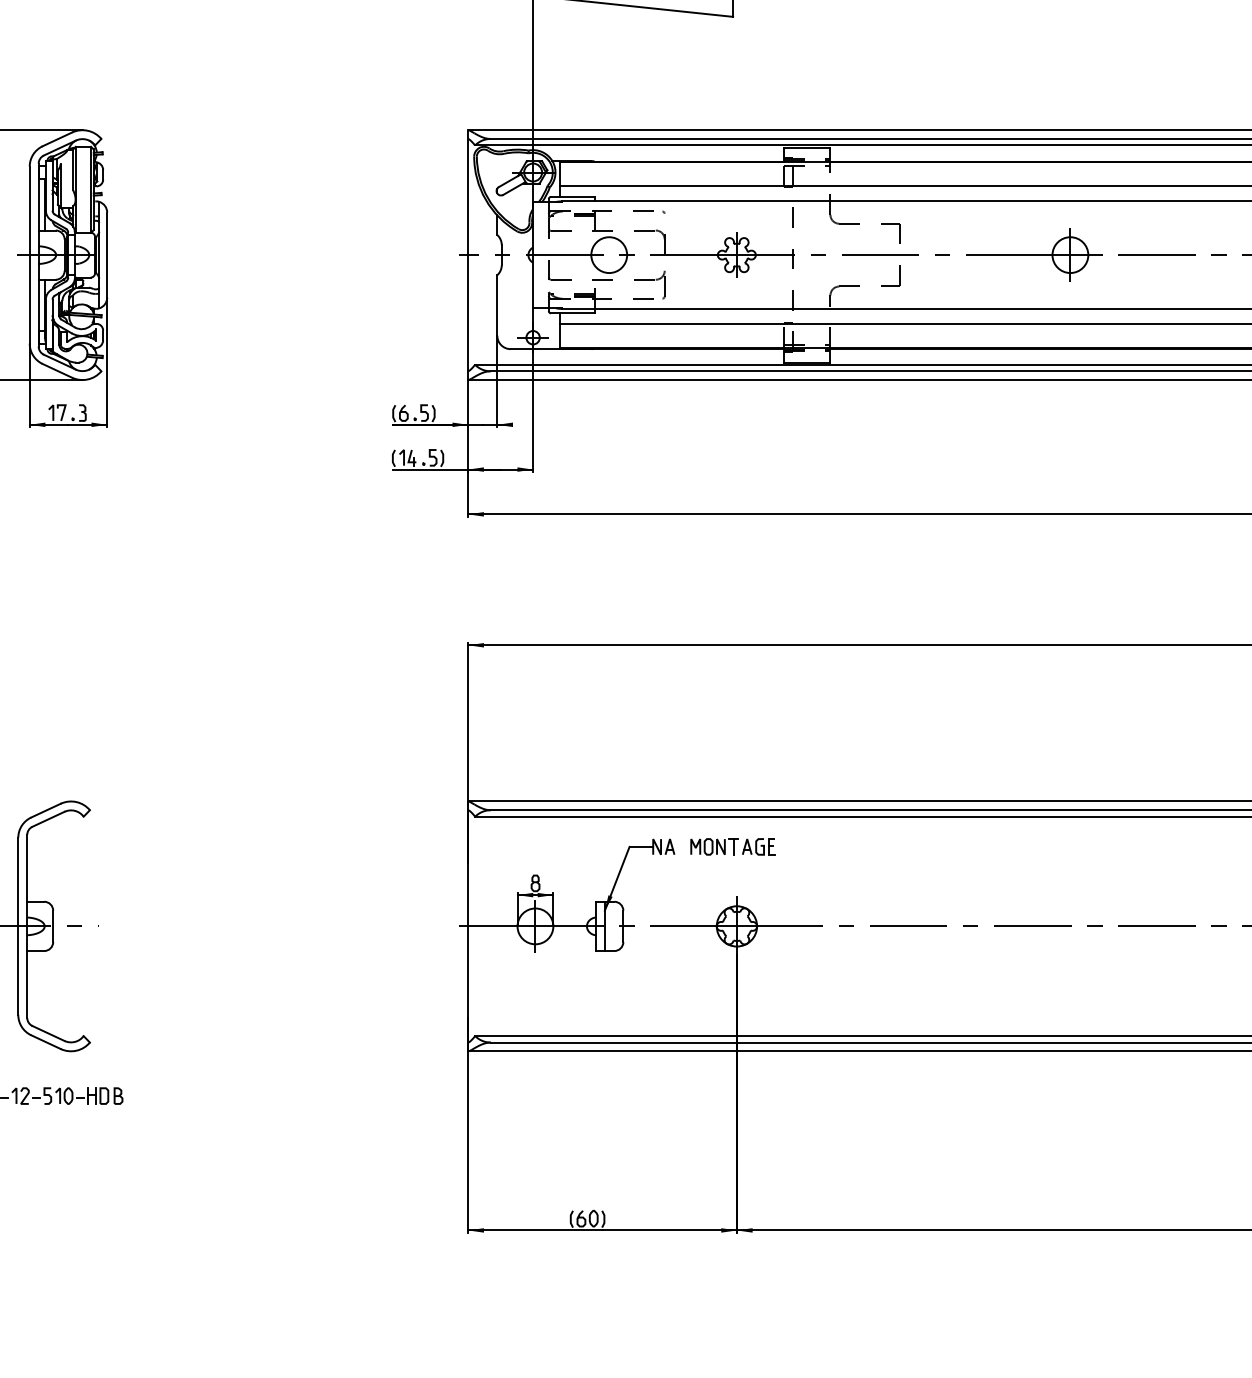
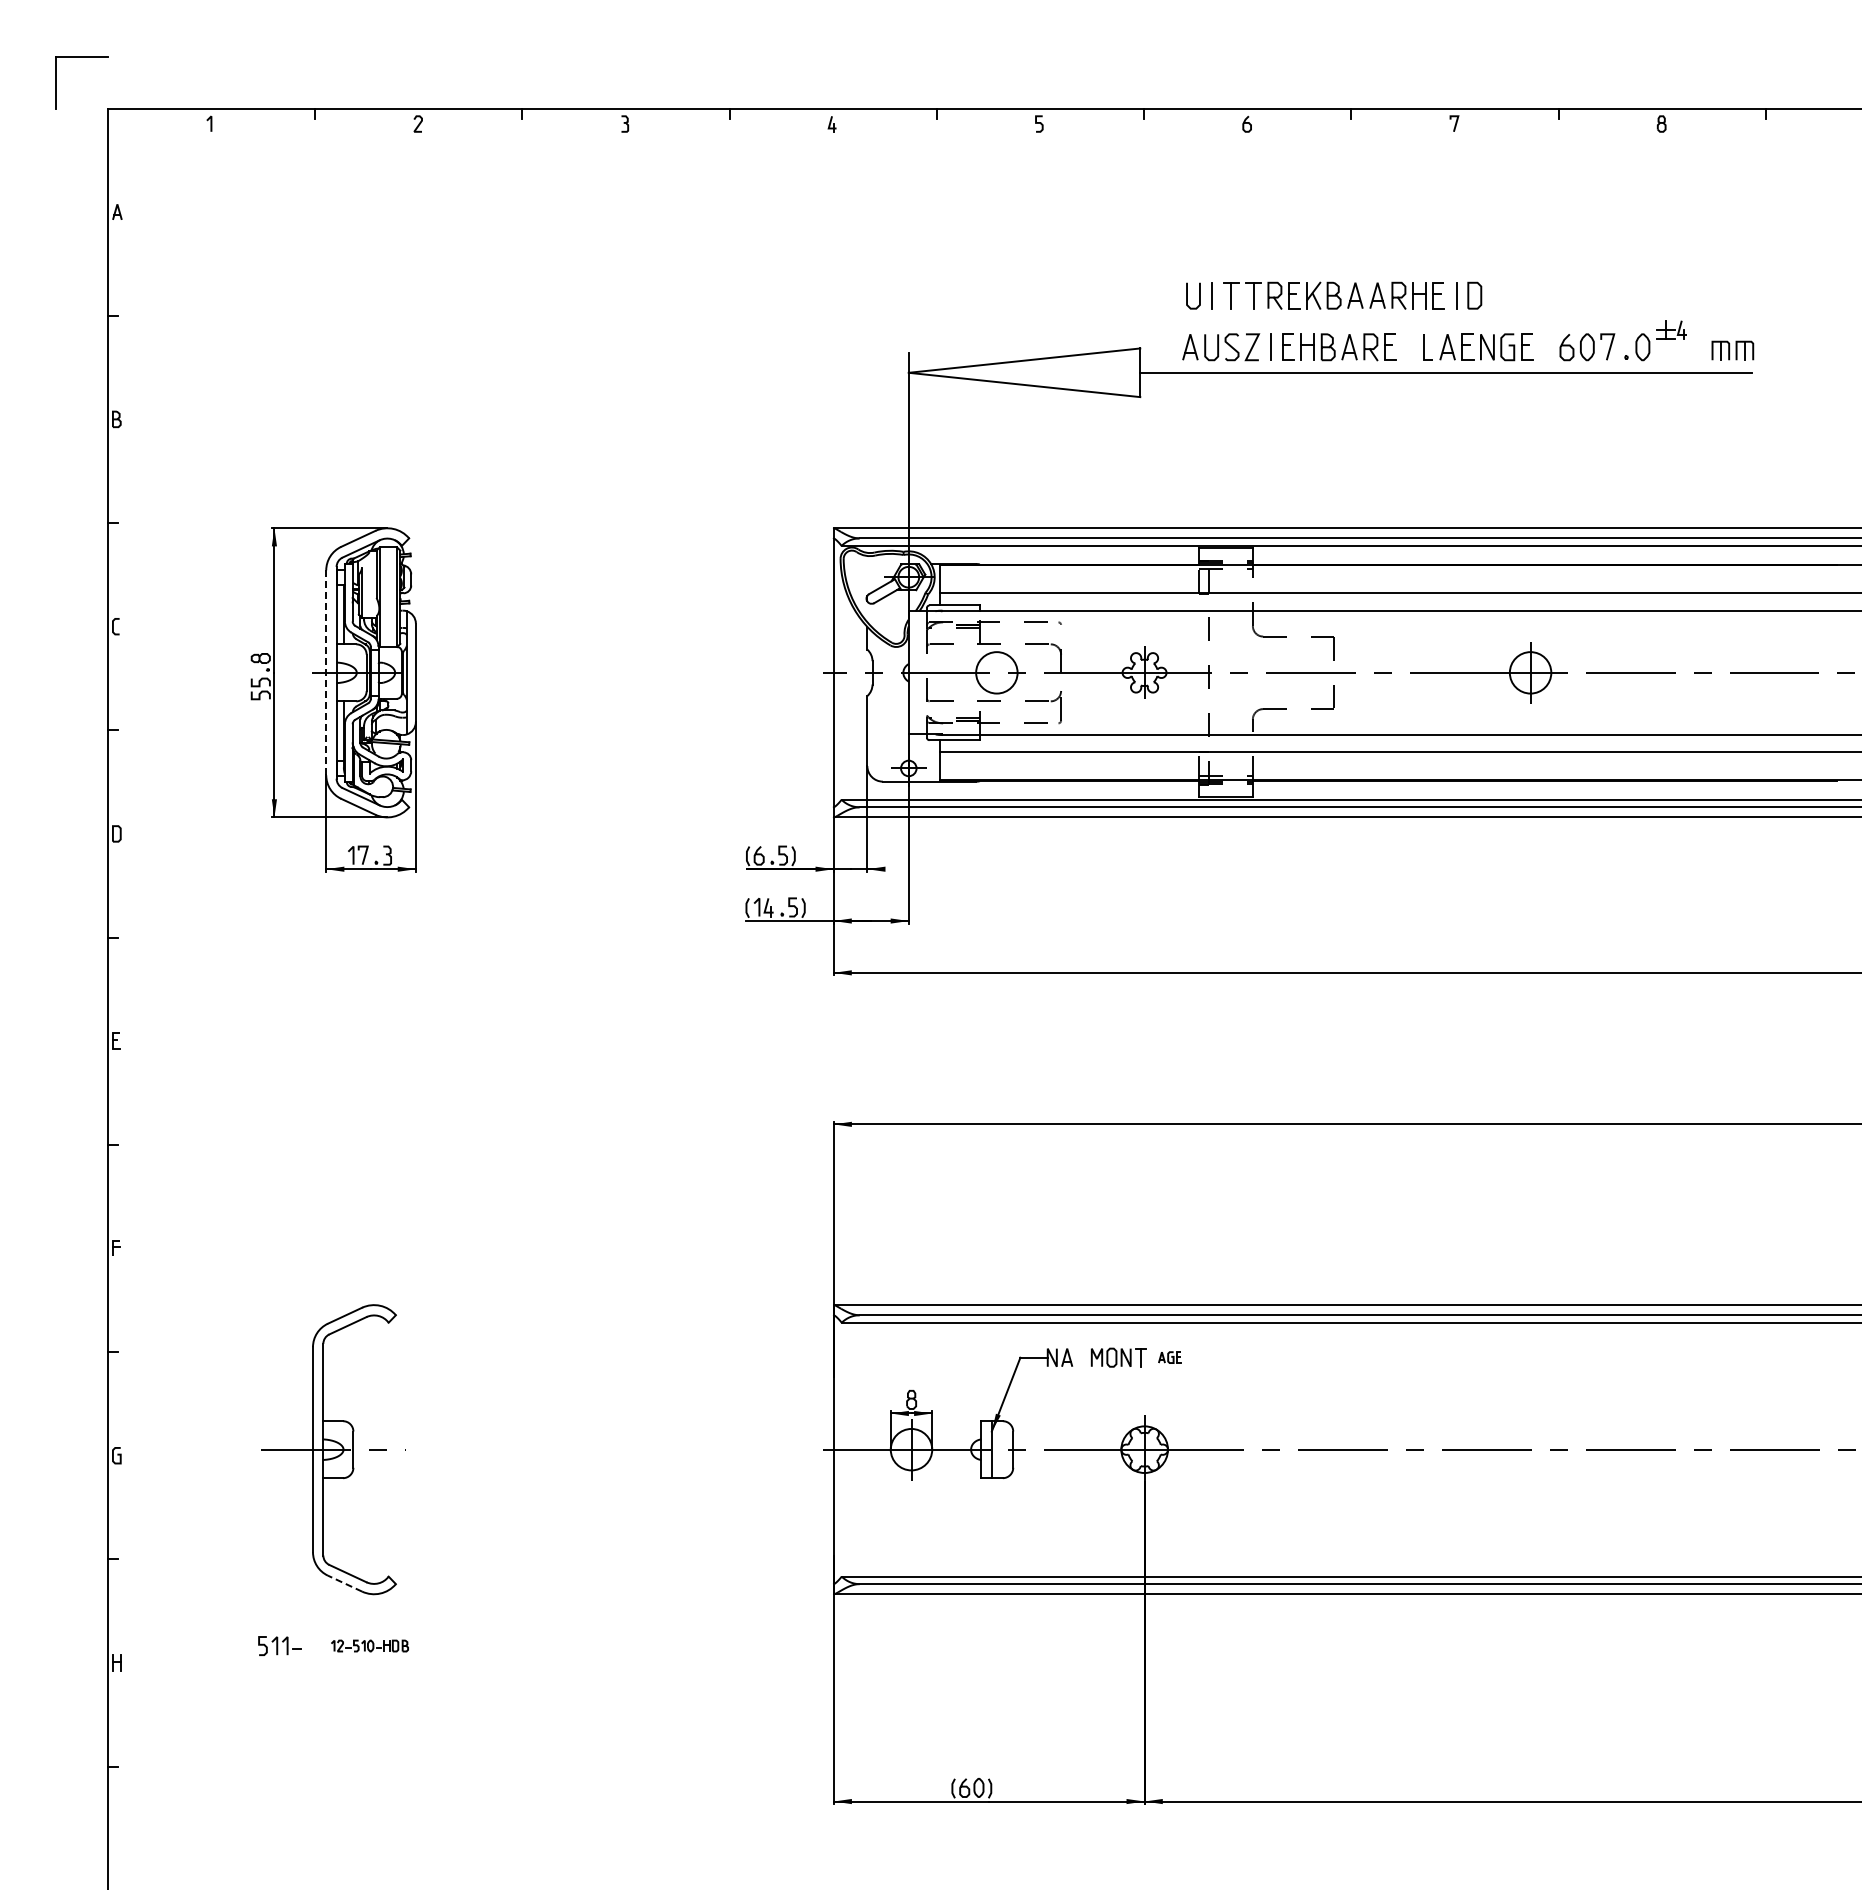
line: (29, 254) -> (326, 672), solid -> dashed
part: (758, 846) -> (1169, 1357), size x0.6
line: (46, 1042) -> (345, 1583), solid -> dashed
part: (67, 1095) -> (369, 1645), size x0.6

